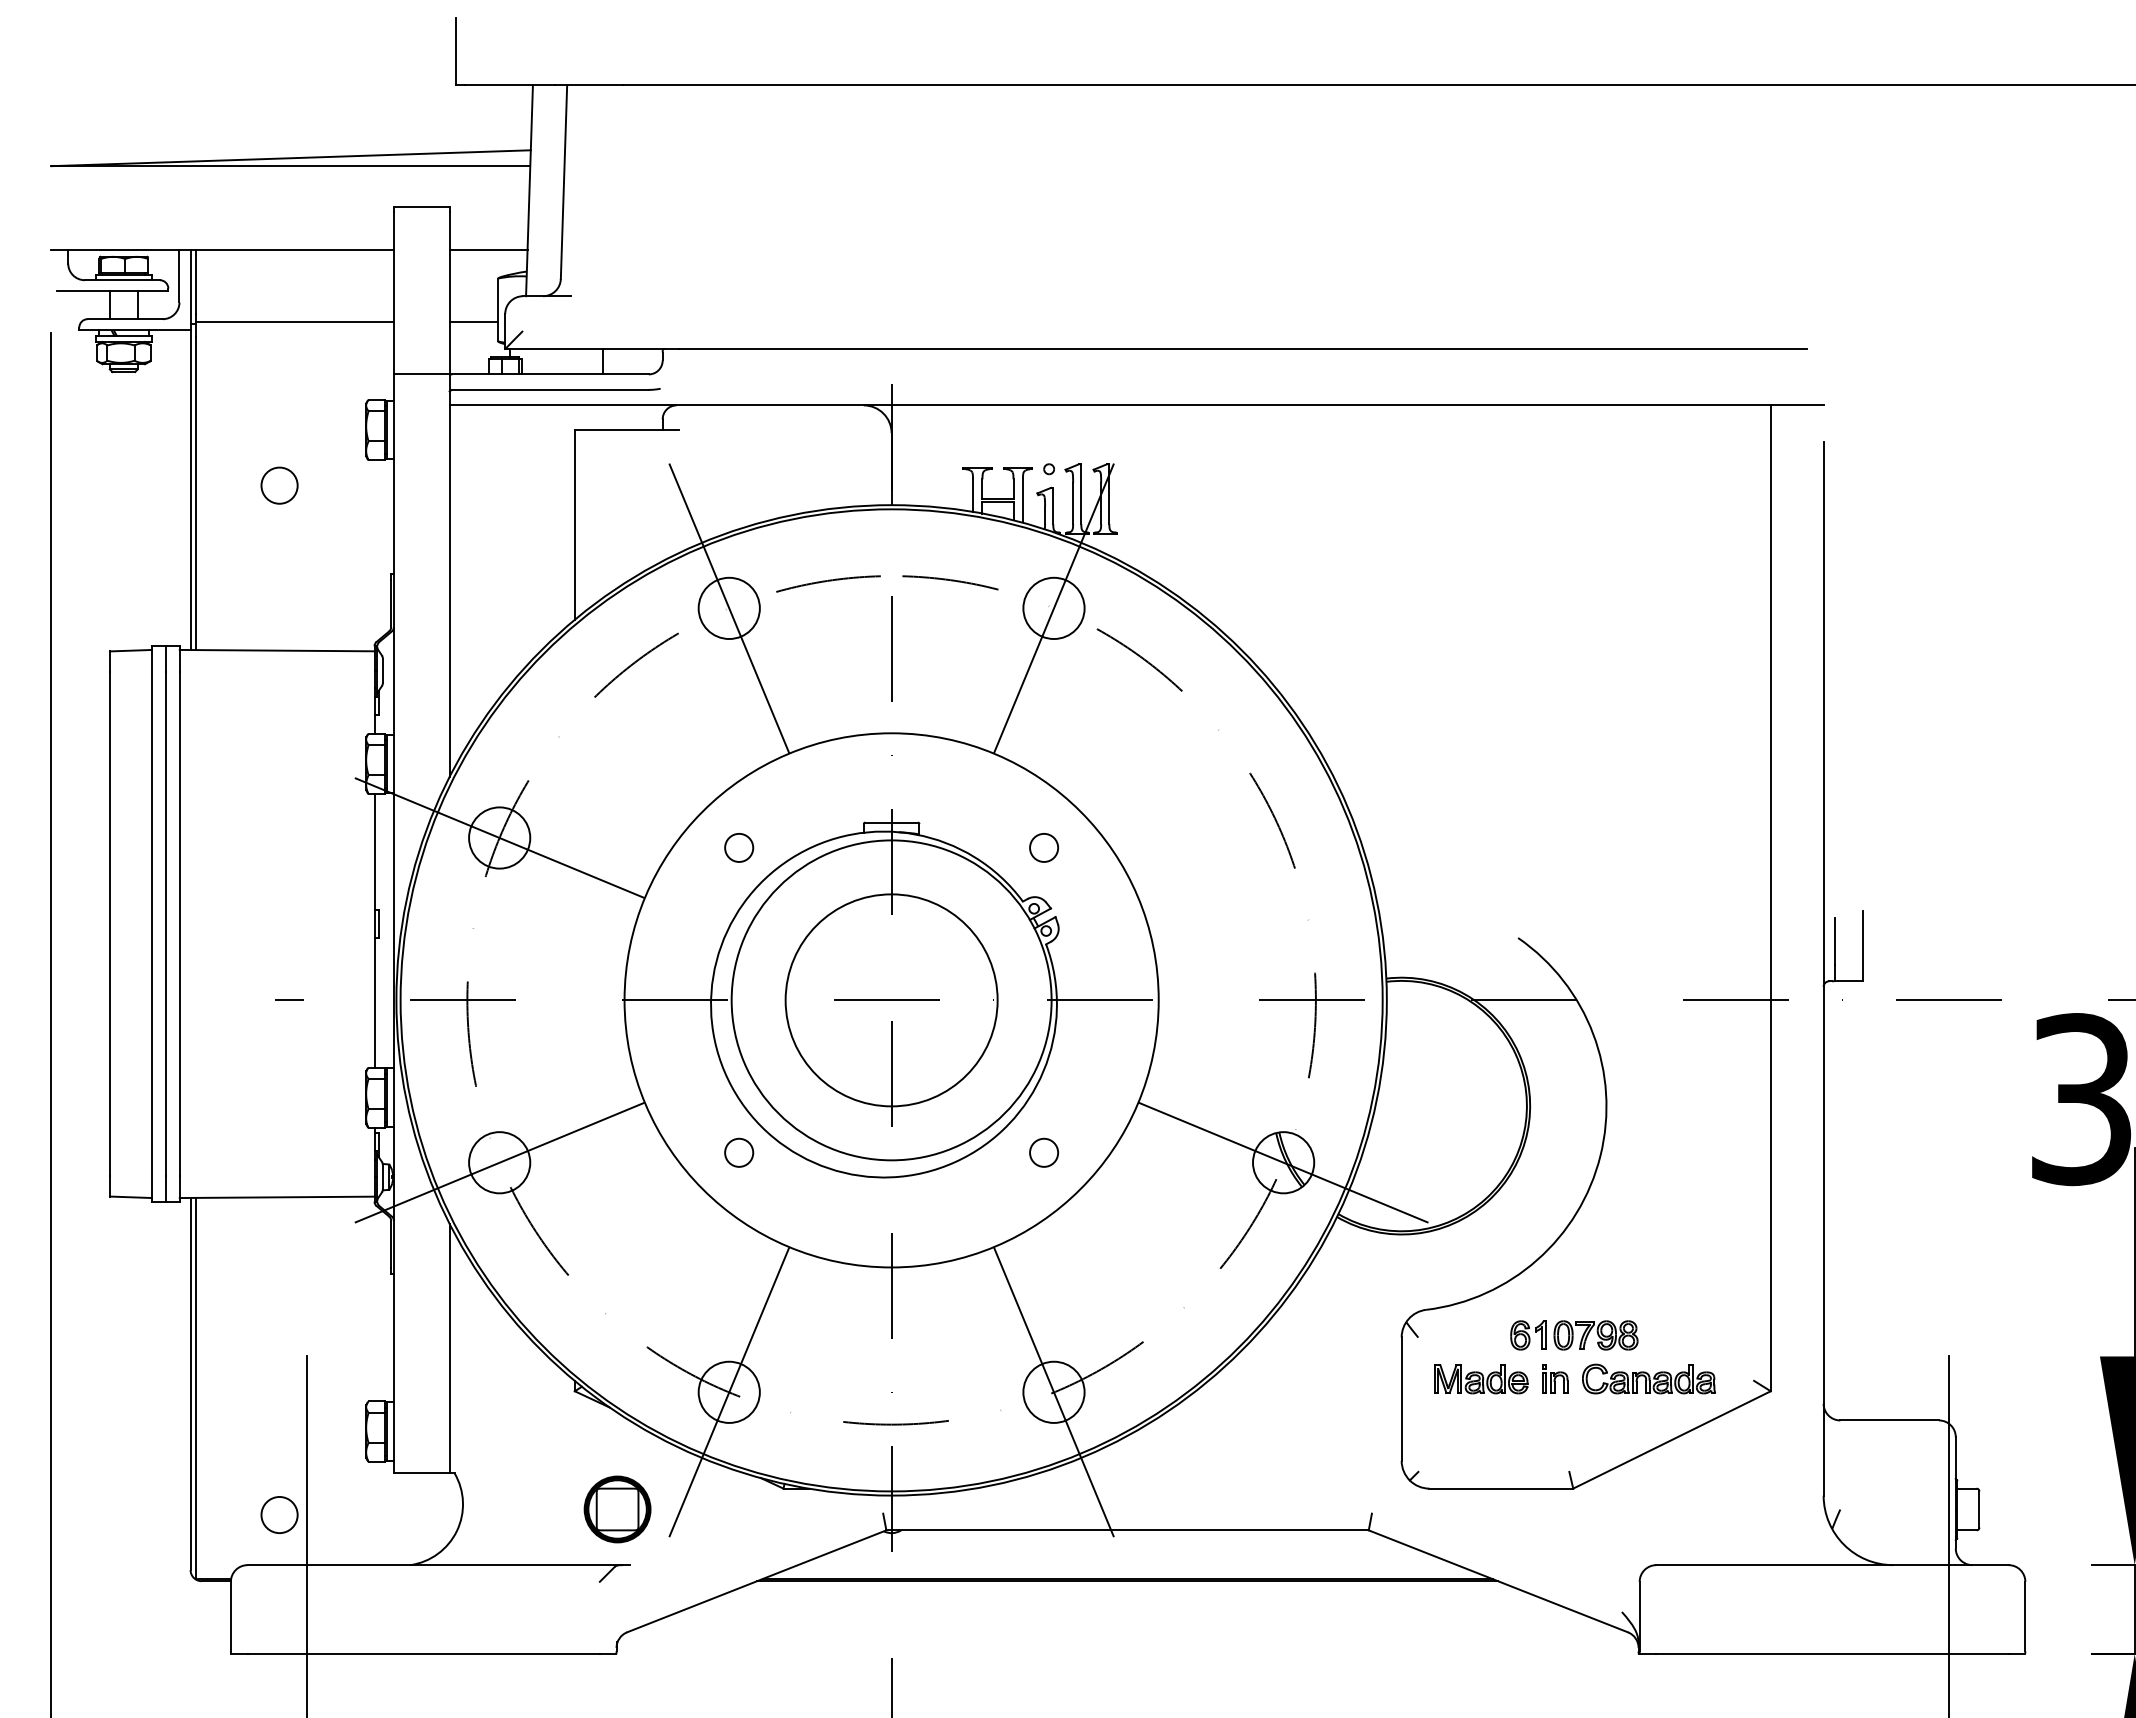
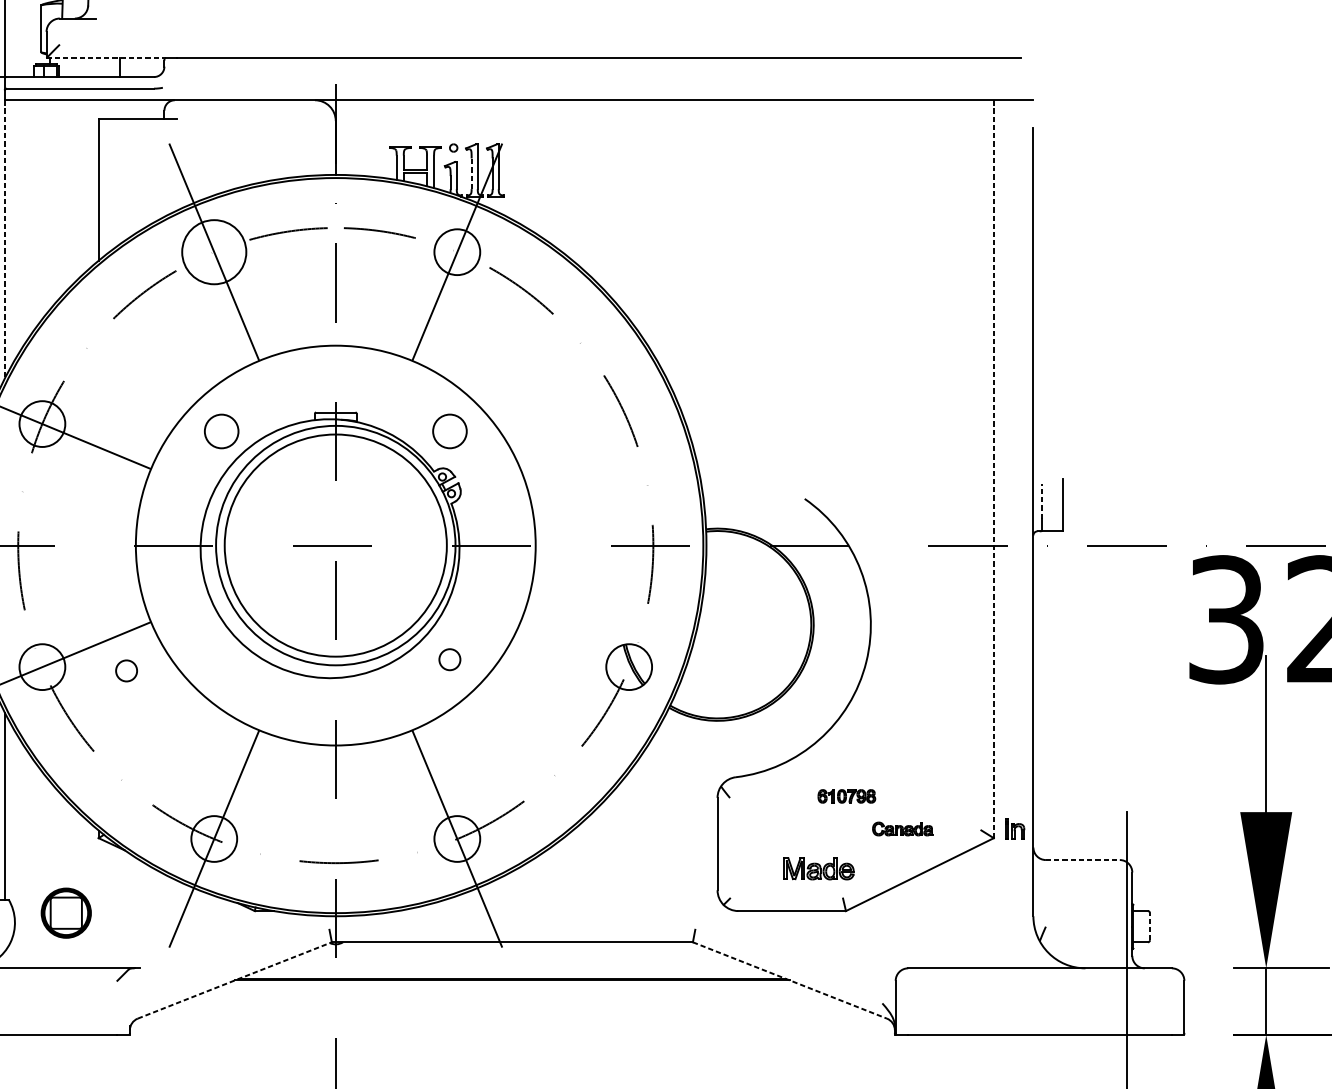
line: (473, 321) -> (22, 37), removed
line: (585, 349) -> (106, 58), solid -> dashed
line: (1073, 503) -> (471, 173), solid -> dashed
line: (449, 591) -> (4, 239), solid -> dashed
circle: (728, 608) -> (213, 252), size x1.4
circle: (739, 847) -> (221, 431), size x1.6
circle: (1043, 847) -> (449, 431), size x1.6
line: (1770, 898) -> (993, 469), solid -> dashed
line: (1835, 940) -> (1042, 500), solid -> dashed
circle: (891, 1000) -> (335, 545), size x1.4
circle: (739, 1152) -> (126, 670), moved
line: (1283, 1162) -> (629, 666), removed
part: (1574, 1335) -> (846, 796), size x0.6
part: (1555, 1378) -> (1015, 828), moved
part: (1648, 1378) -> (902, 828), size x0.6
part: (1481, 1379) -> (819, 869), moved
line: (1890, 1420) -> (1083, 860), solid -> dashed
part: (617, 1509) -> (66, 913), moved
line: (1979, 1509) -> (1150, 926), solid -> dashed
line: (757, 1581) -> (235, 980), solid -> dashed
line: (1498, 1581) -> (790, 980), solid -> dashed

